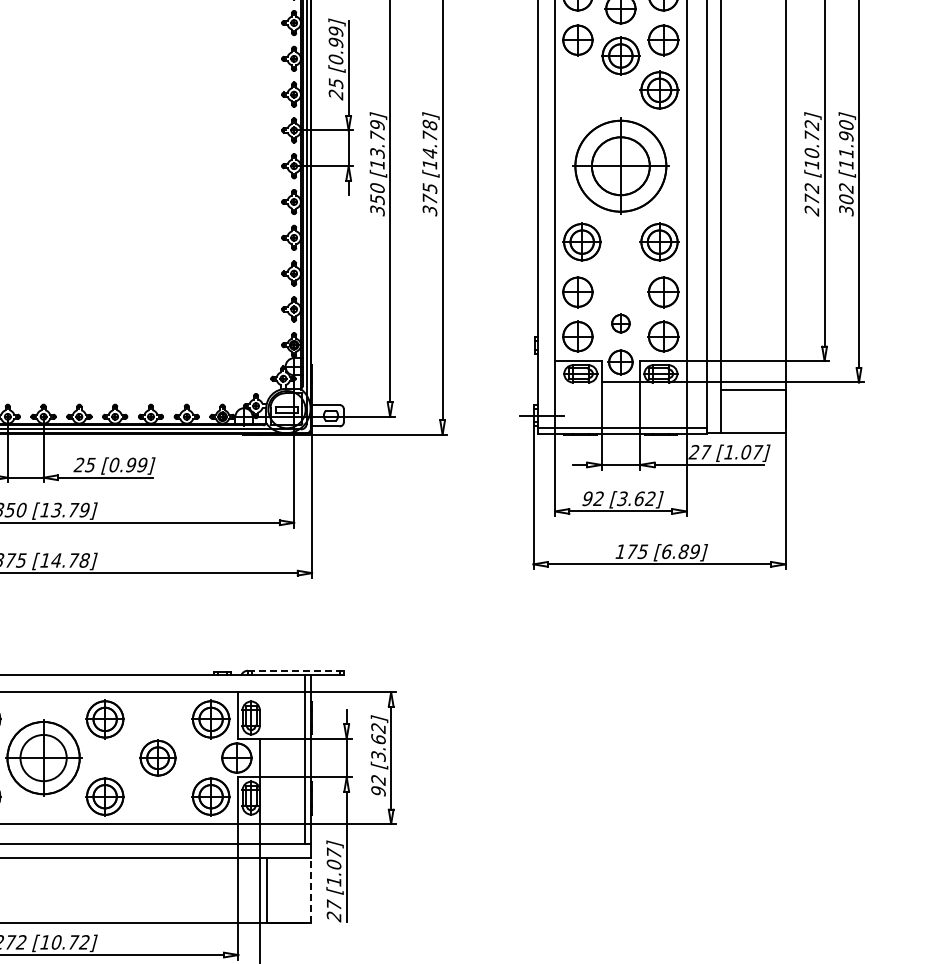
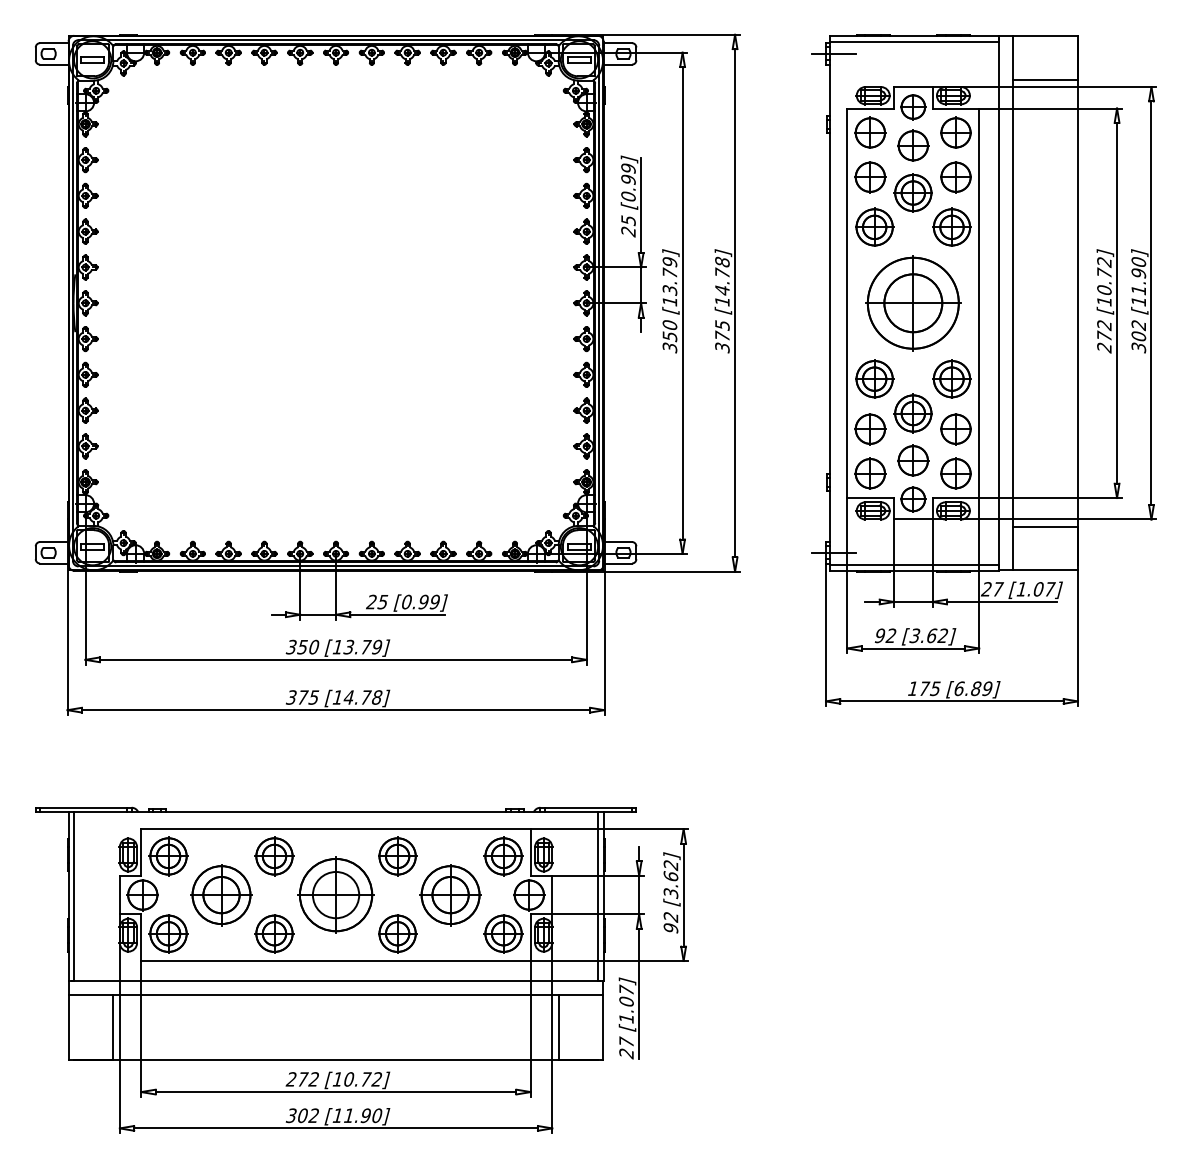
part: (582, 89) -> (874, 226), added
part: (620, 276) -> (912, 413), added
part: (621, 323) -> (913, 460), size x1.67
line: (296, 670) -> (588, 807), dashed -> solid
part: (158, 758) -> (450, 895), size x1.67
line: (311, 890) -> (603, 1027), dashed -> solid

